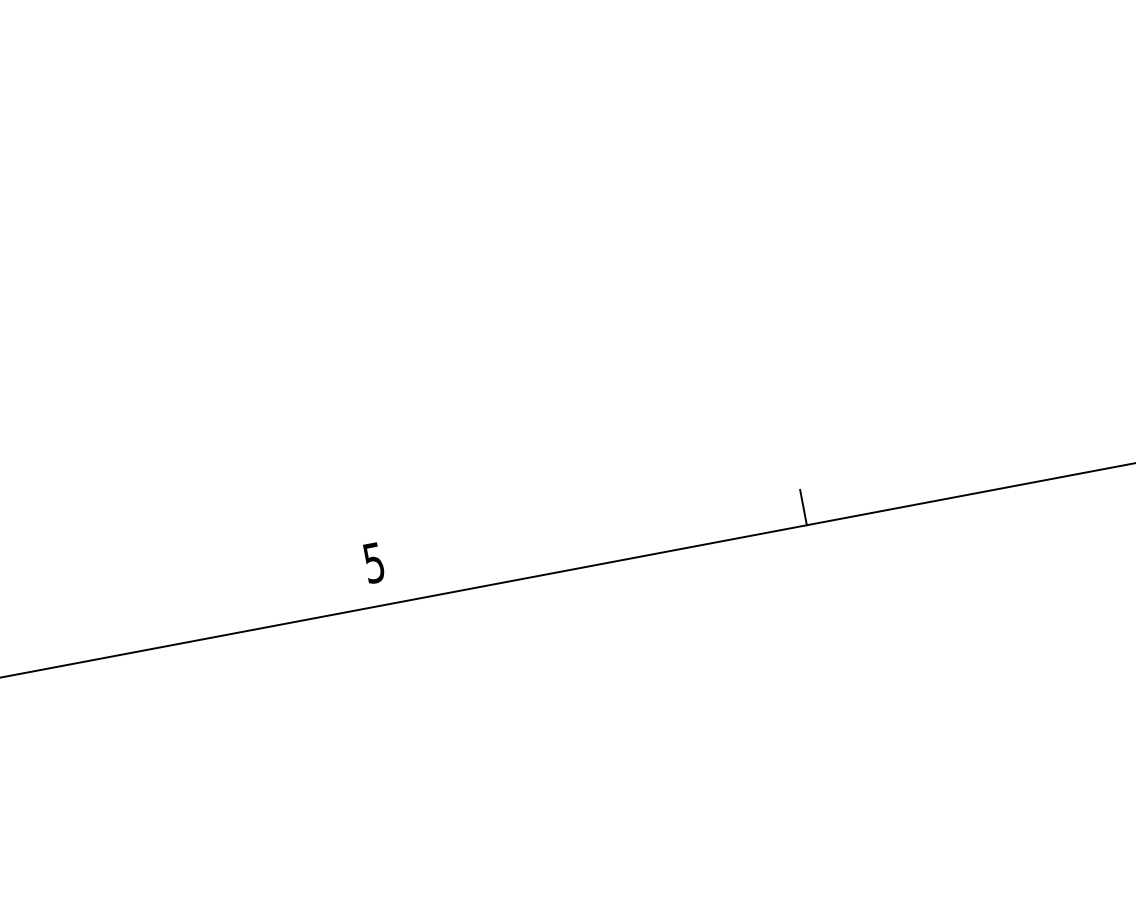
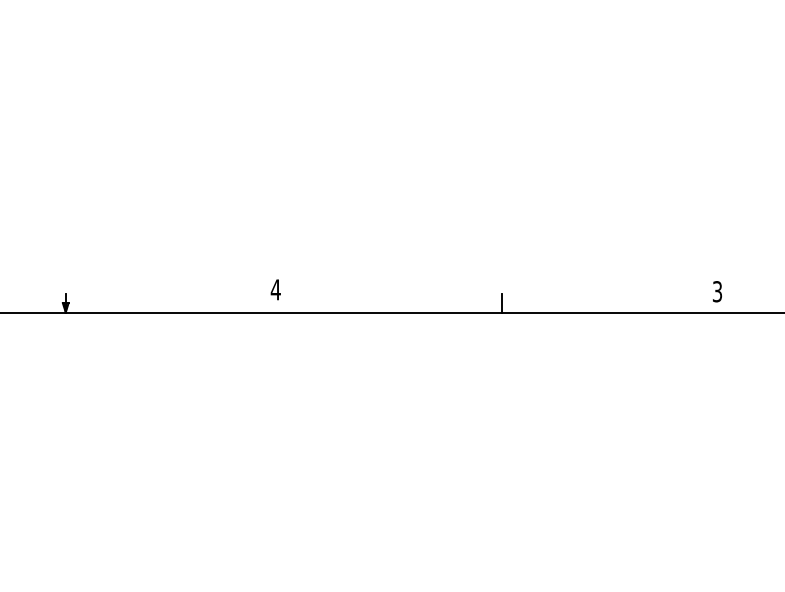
text: (373, 562) -> (275, 289), 5 -> 4

